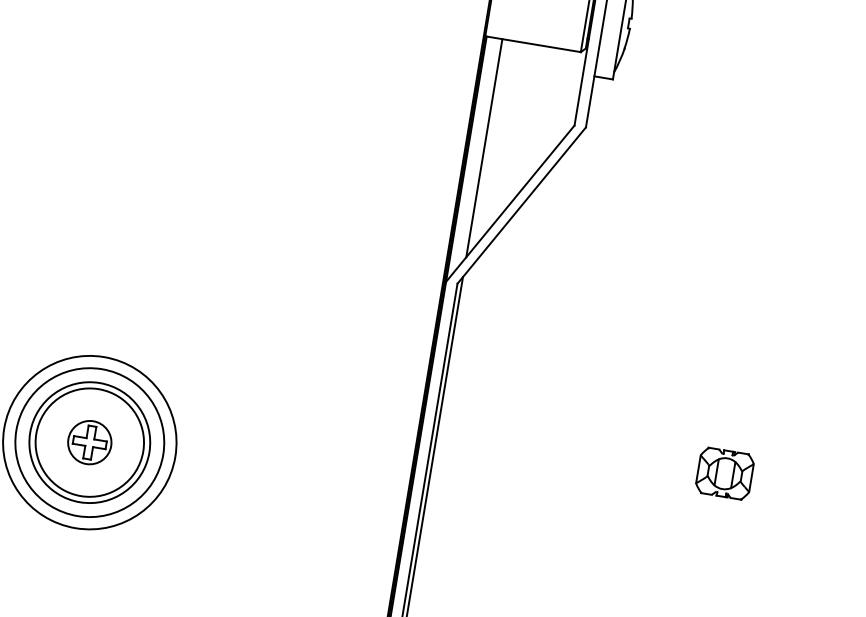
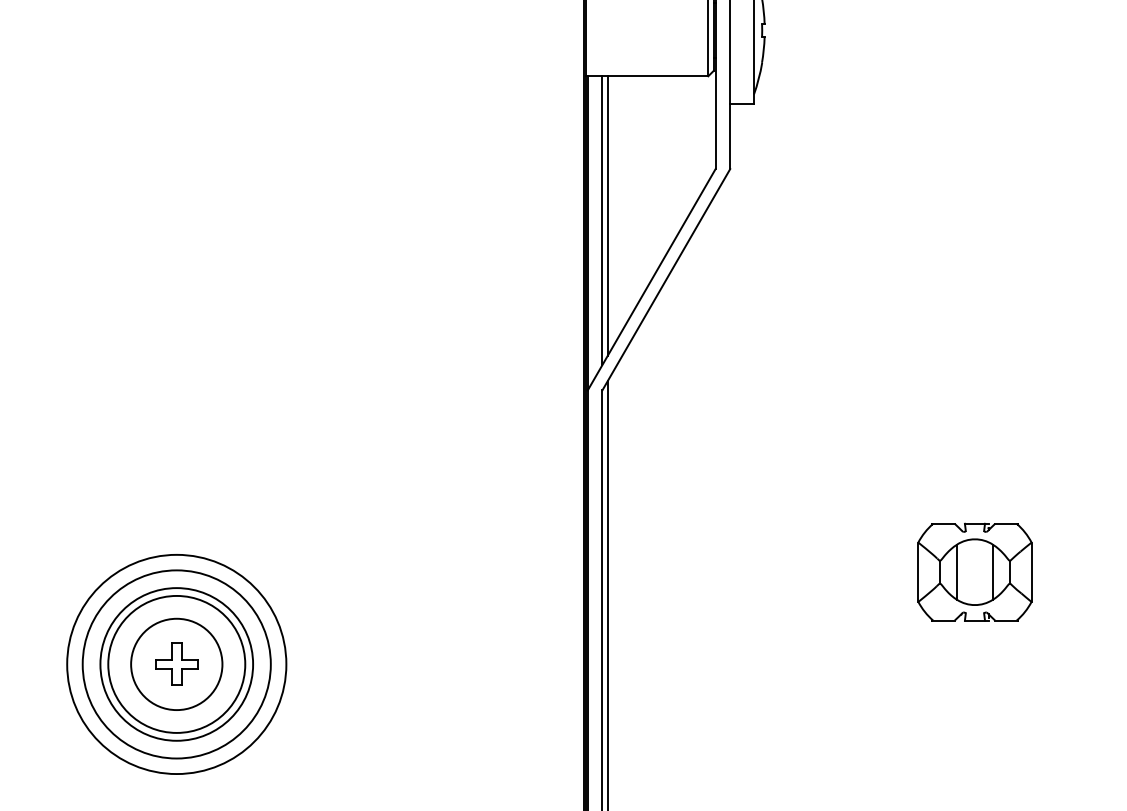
line: (479, 151) -> (602, 220), added
circle: (89, 442) -> (176, 664), size x1.67
part: (724, 473) -> (974, 571), size x1.67

